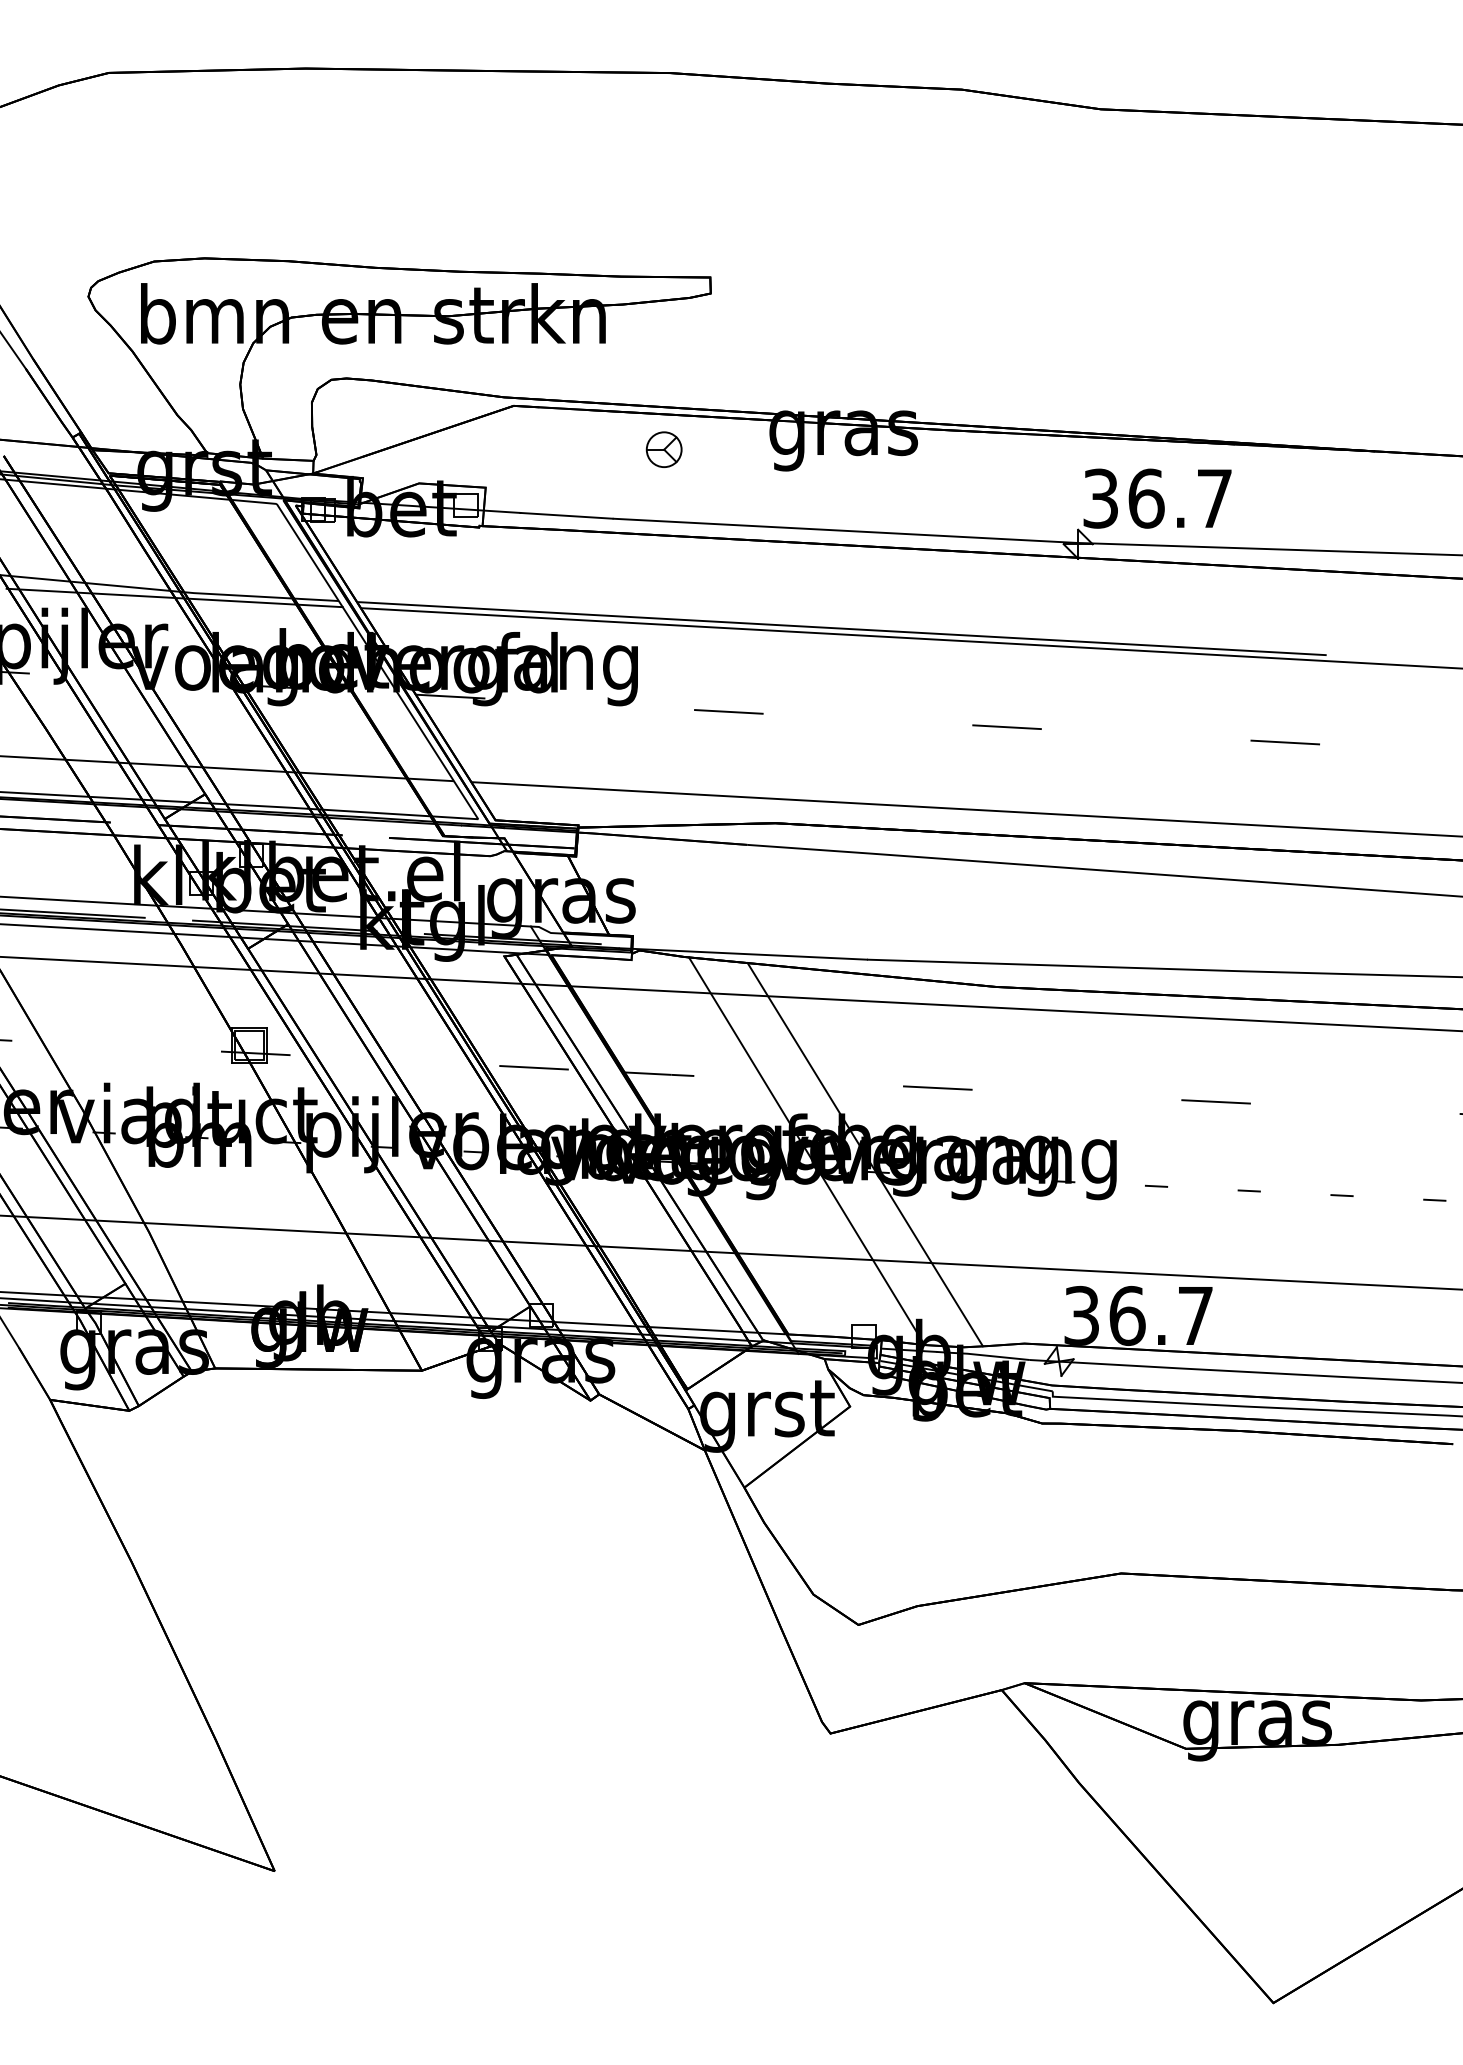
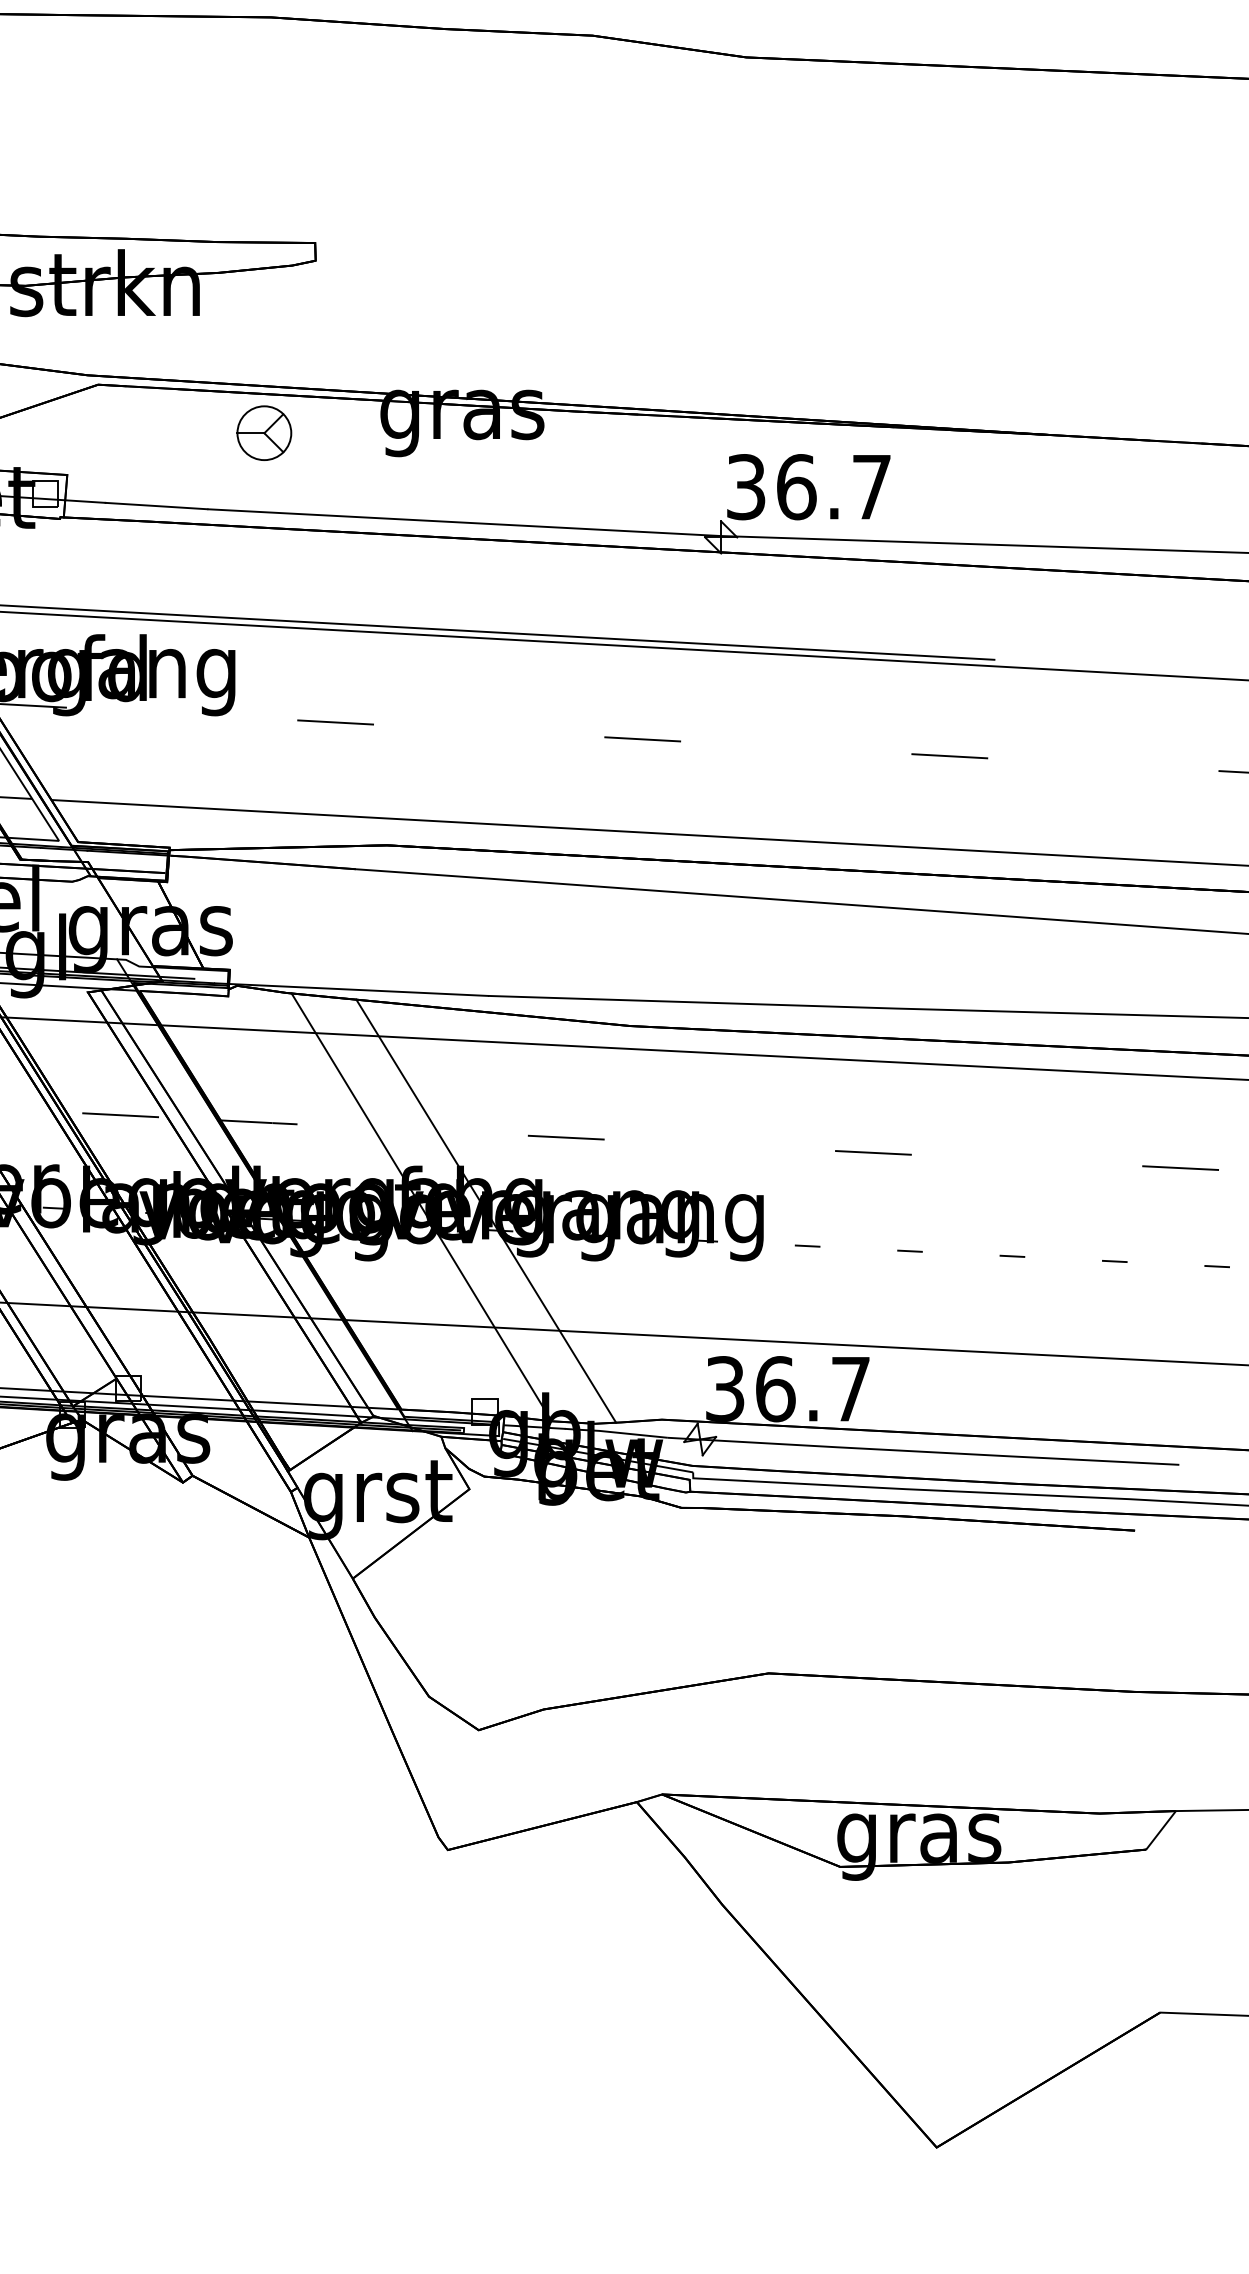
part: (663, 449) -> (263, 432), size x1.4

